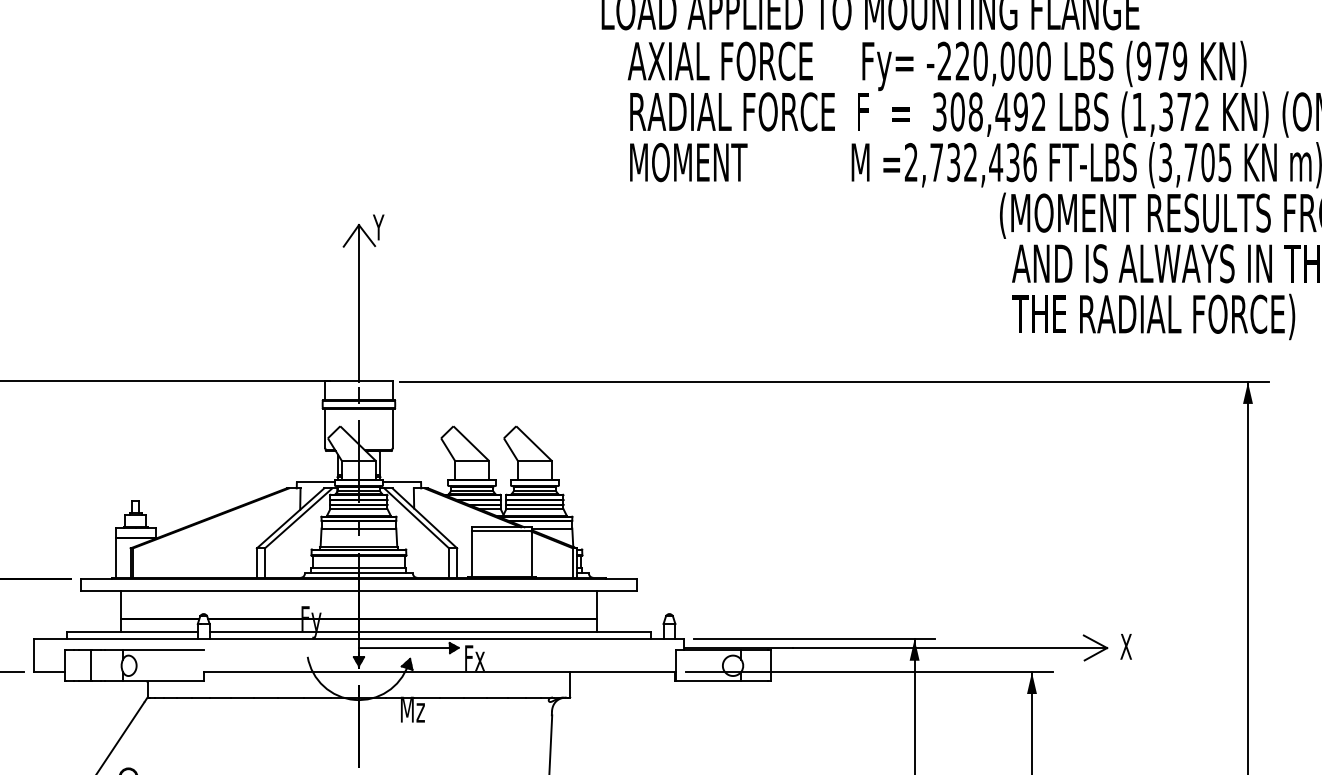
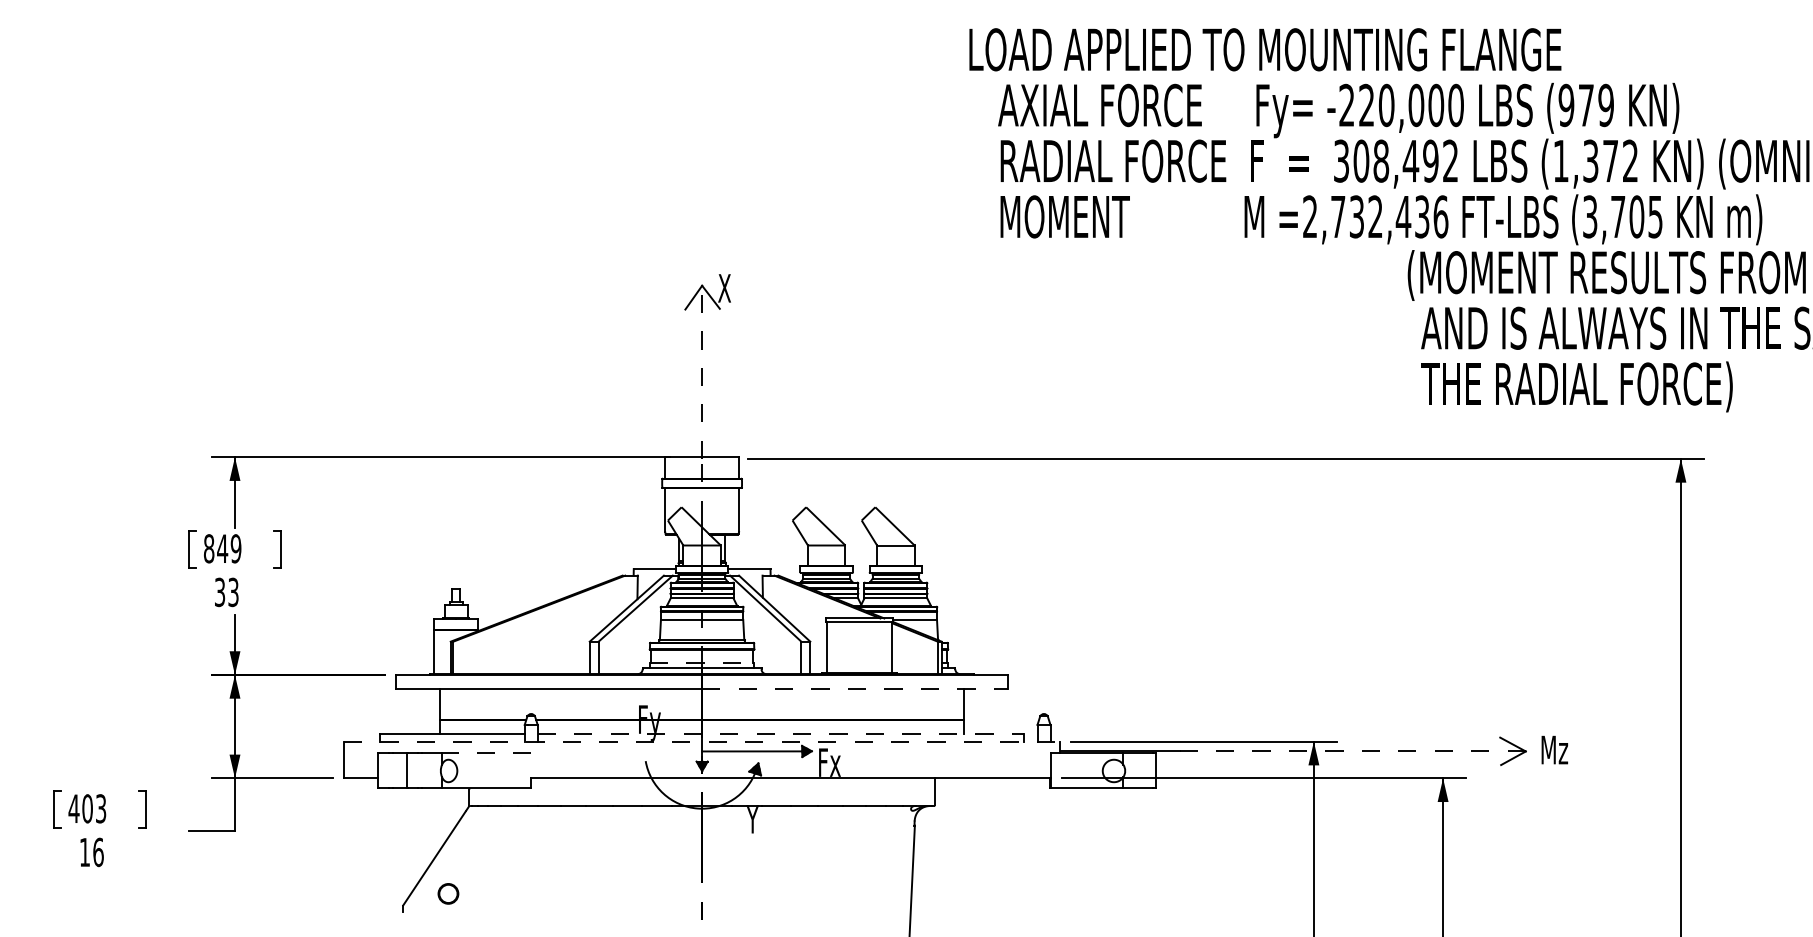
text: (378, 227) -> (723, 288), Y -> X
line: (359, 303) -> (702, 372), solid -> dashed
line: (359, 568) -> (702, 663), solid -> dashed
line: (498, 590) -> (855, 688), solid -> dashed
line: (431, 631) -> (781, 733), solid -> dashed
line: (359, 639) -> (702, 741), solid -> dashed
text: (1133, 646) -> (1554, 749), X -> Mz
line: (949, 648) -> (1352, 751), solid -> dashed
line: (163, 649) -> (486, 753), solid -> dashed
text: (411, 710) -> (760, 820), Mz -> Y

